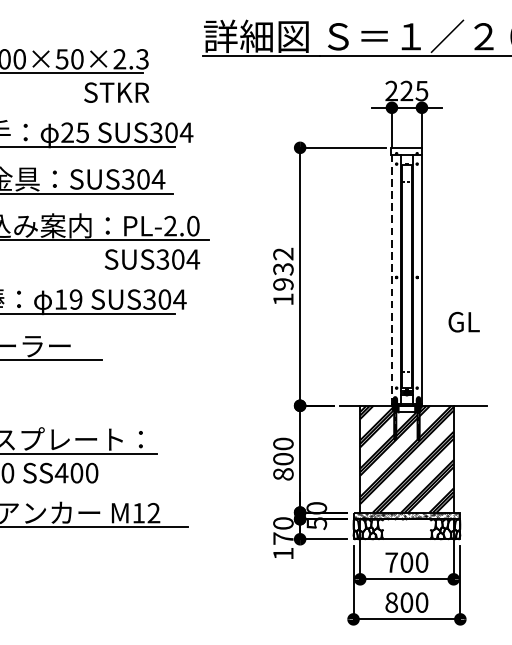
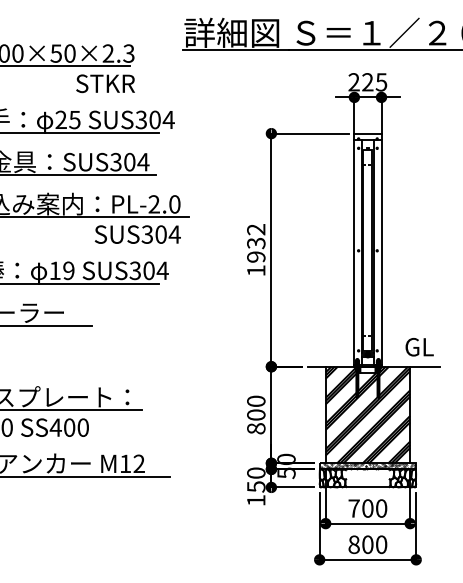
line: (392, 280) -> (354, 253), dashed -> solid
text: (463, 322) -> (419, 347), moved
text: (283, 538) -> (256, 486), 170 -> 150

